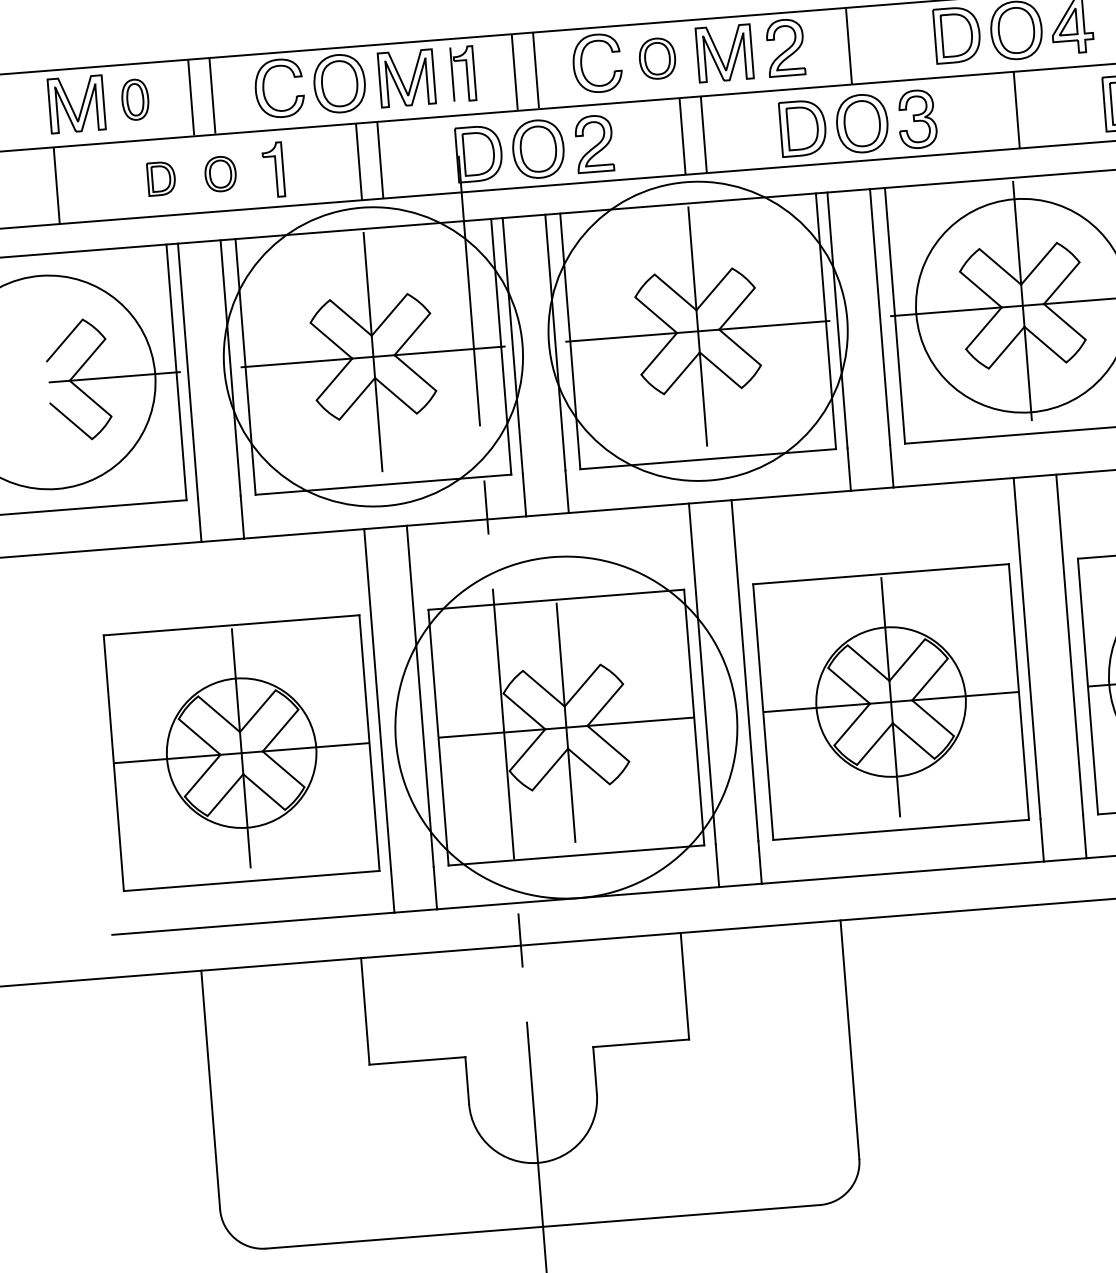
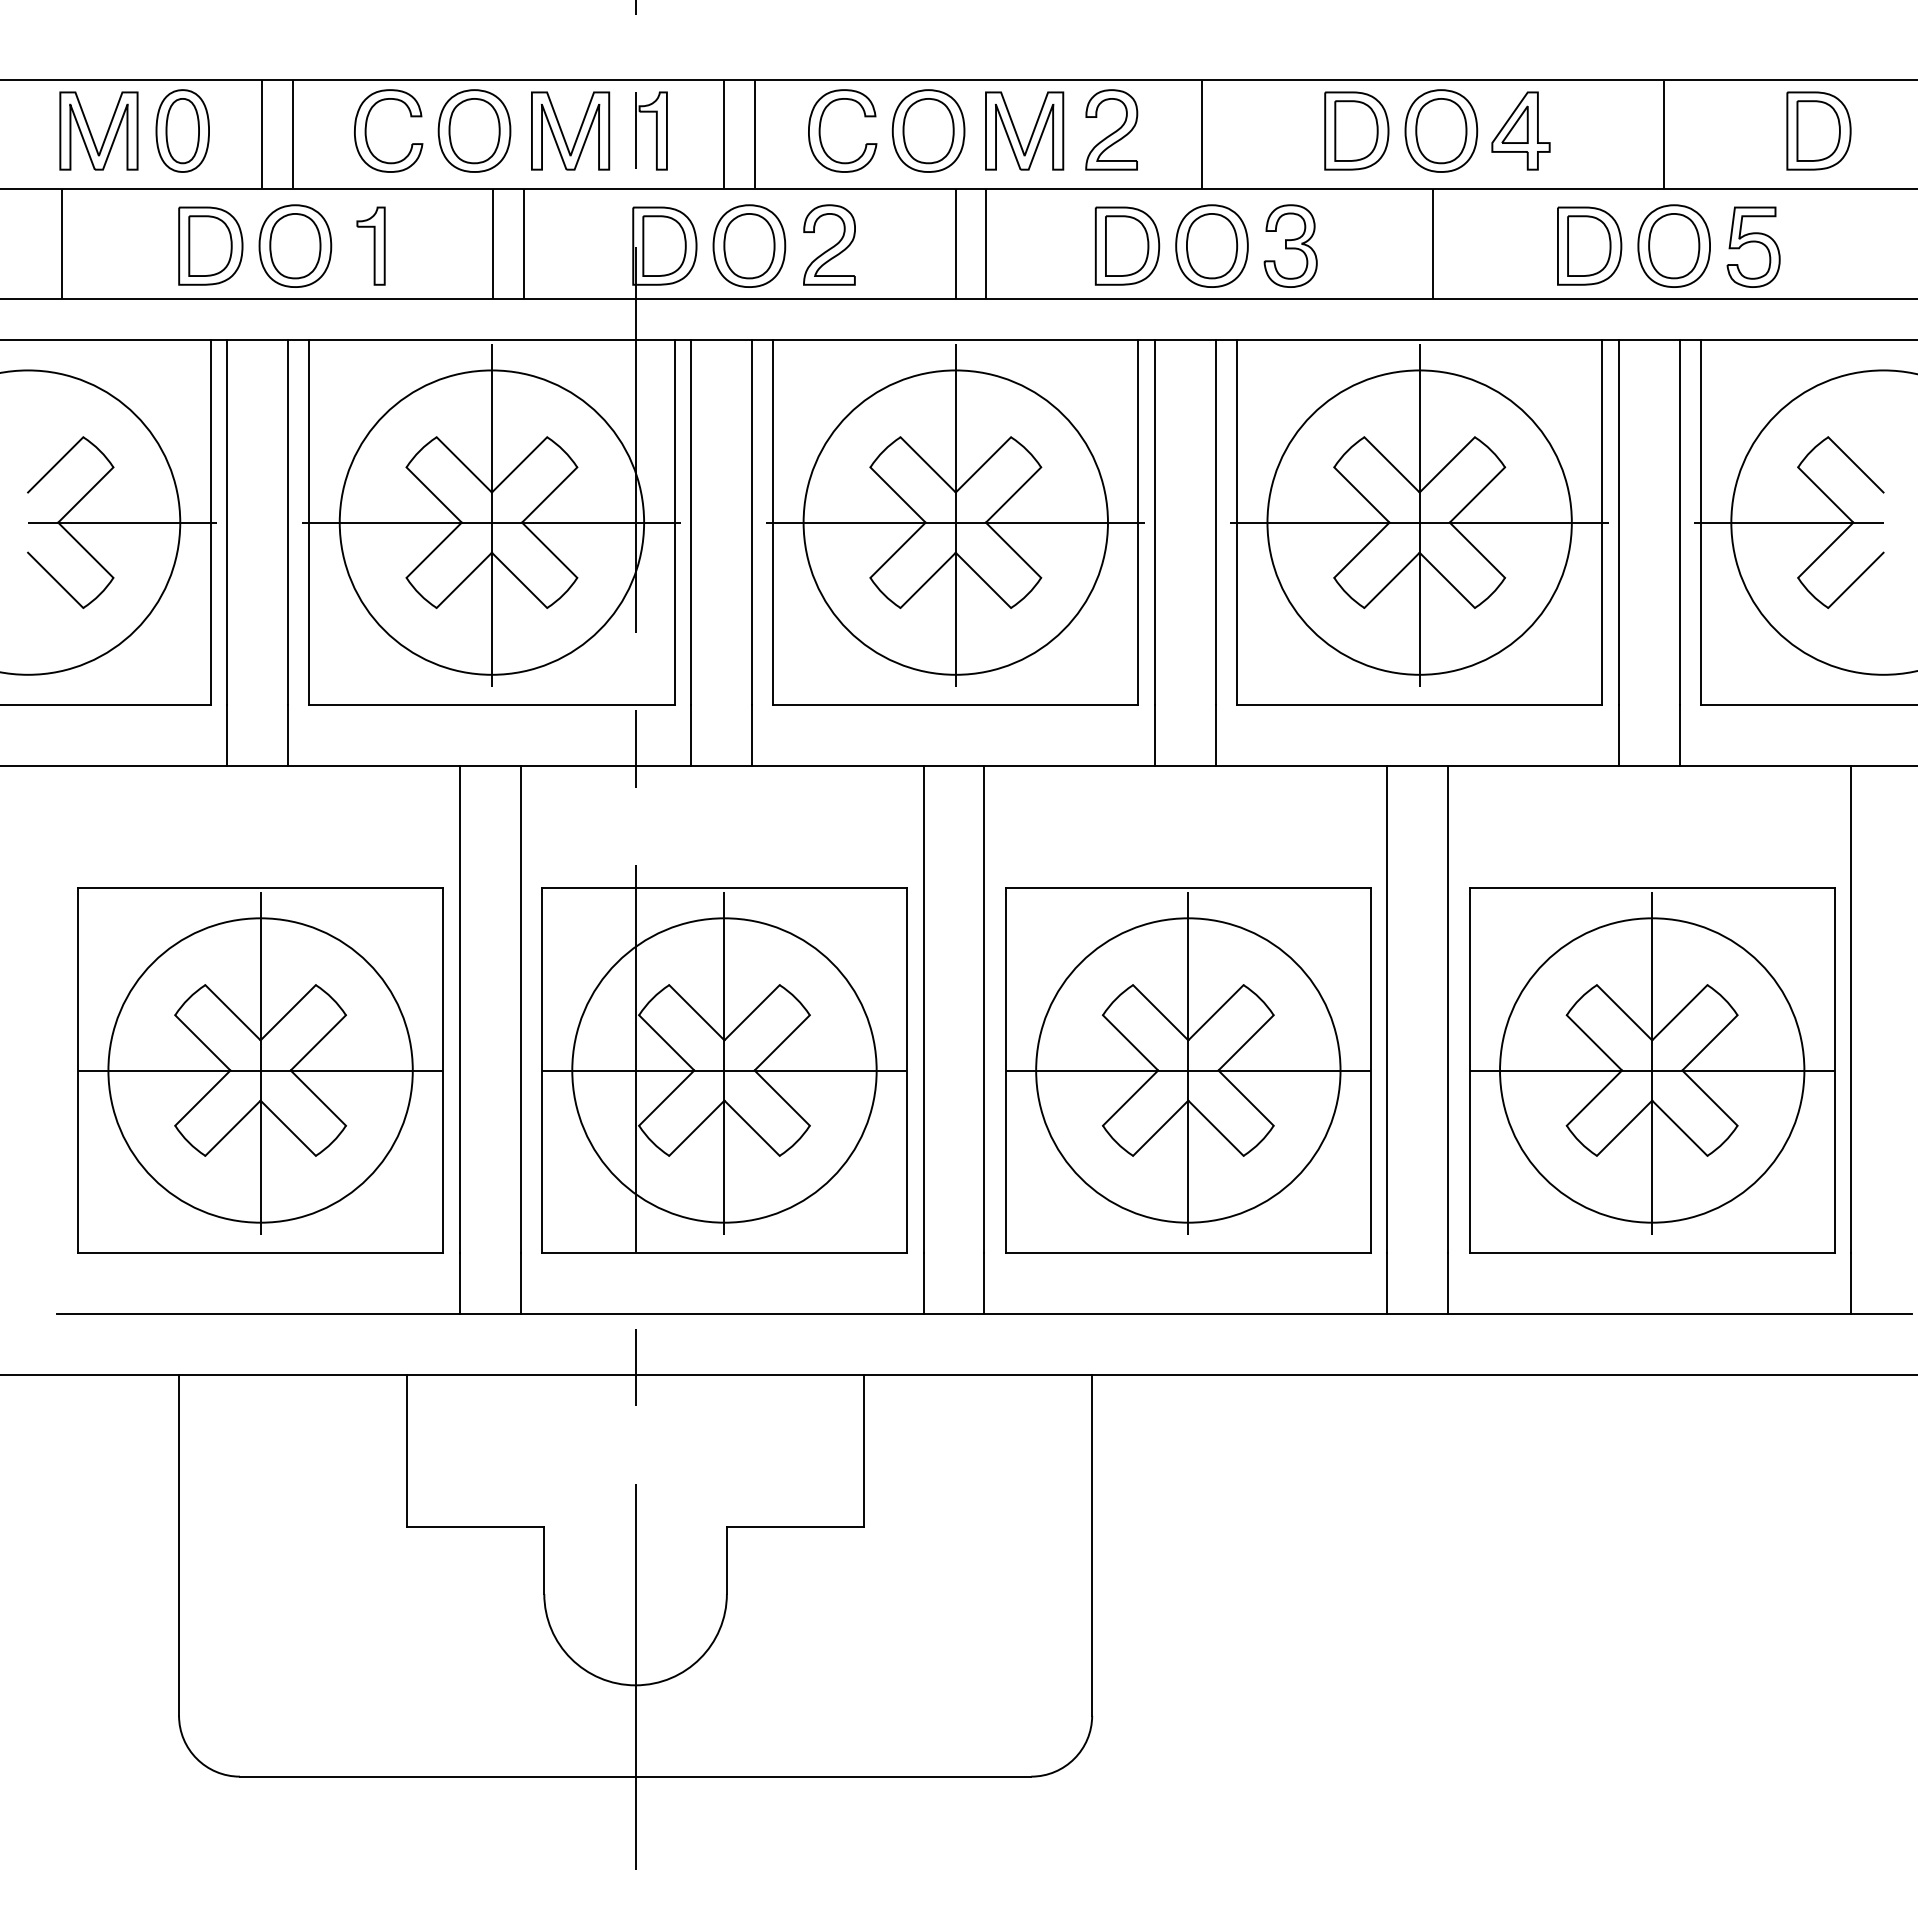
part: (657, 58) -> (928, 130), size x1.43
part: (135, 99) -> (182, 130), size x1.43
part: (220, 173) -> (295, 245), size x1.67
part: (161, 178) -> (210, 245), size x1.67
circle: (697, 331) -> (955, 522), size x0.71
circle: (373, 356) -> (491, 522), size x0.71
circle: (891, 702) -> (1188, 1070), size x1.43
circle: (566, 727) -> (724, 1070), size x0.62
circle: (241, 753) -> (260, 1070), size x1.43

